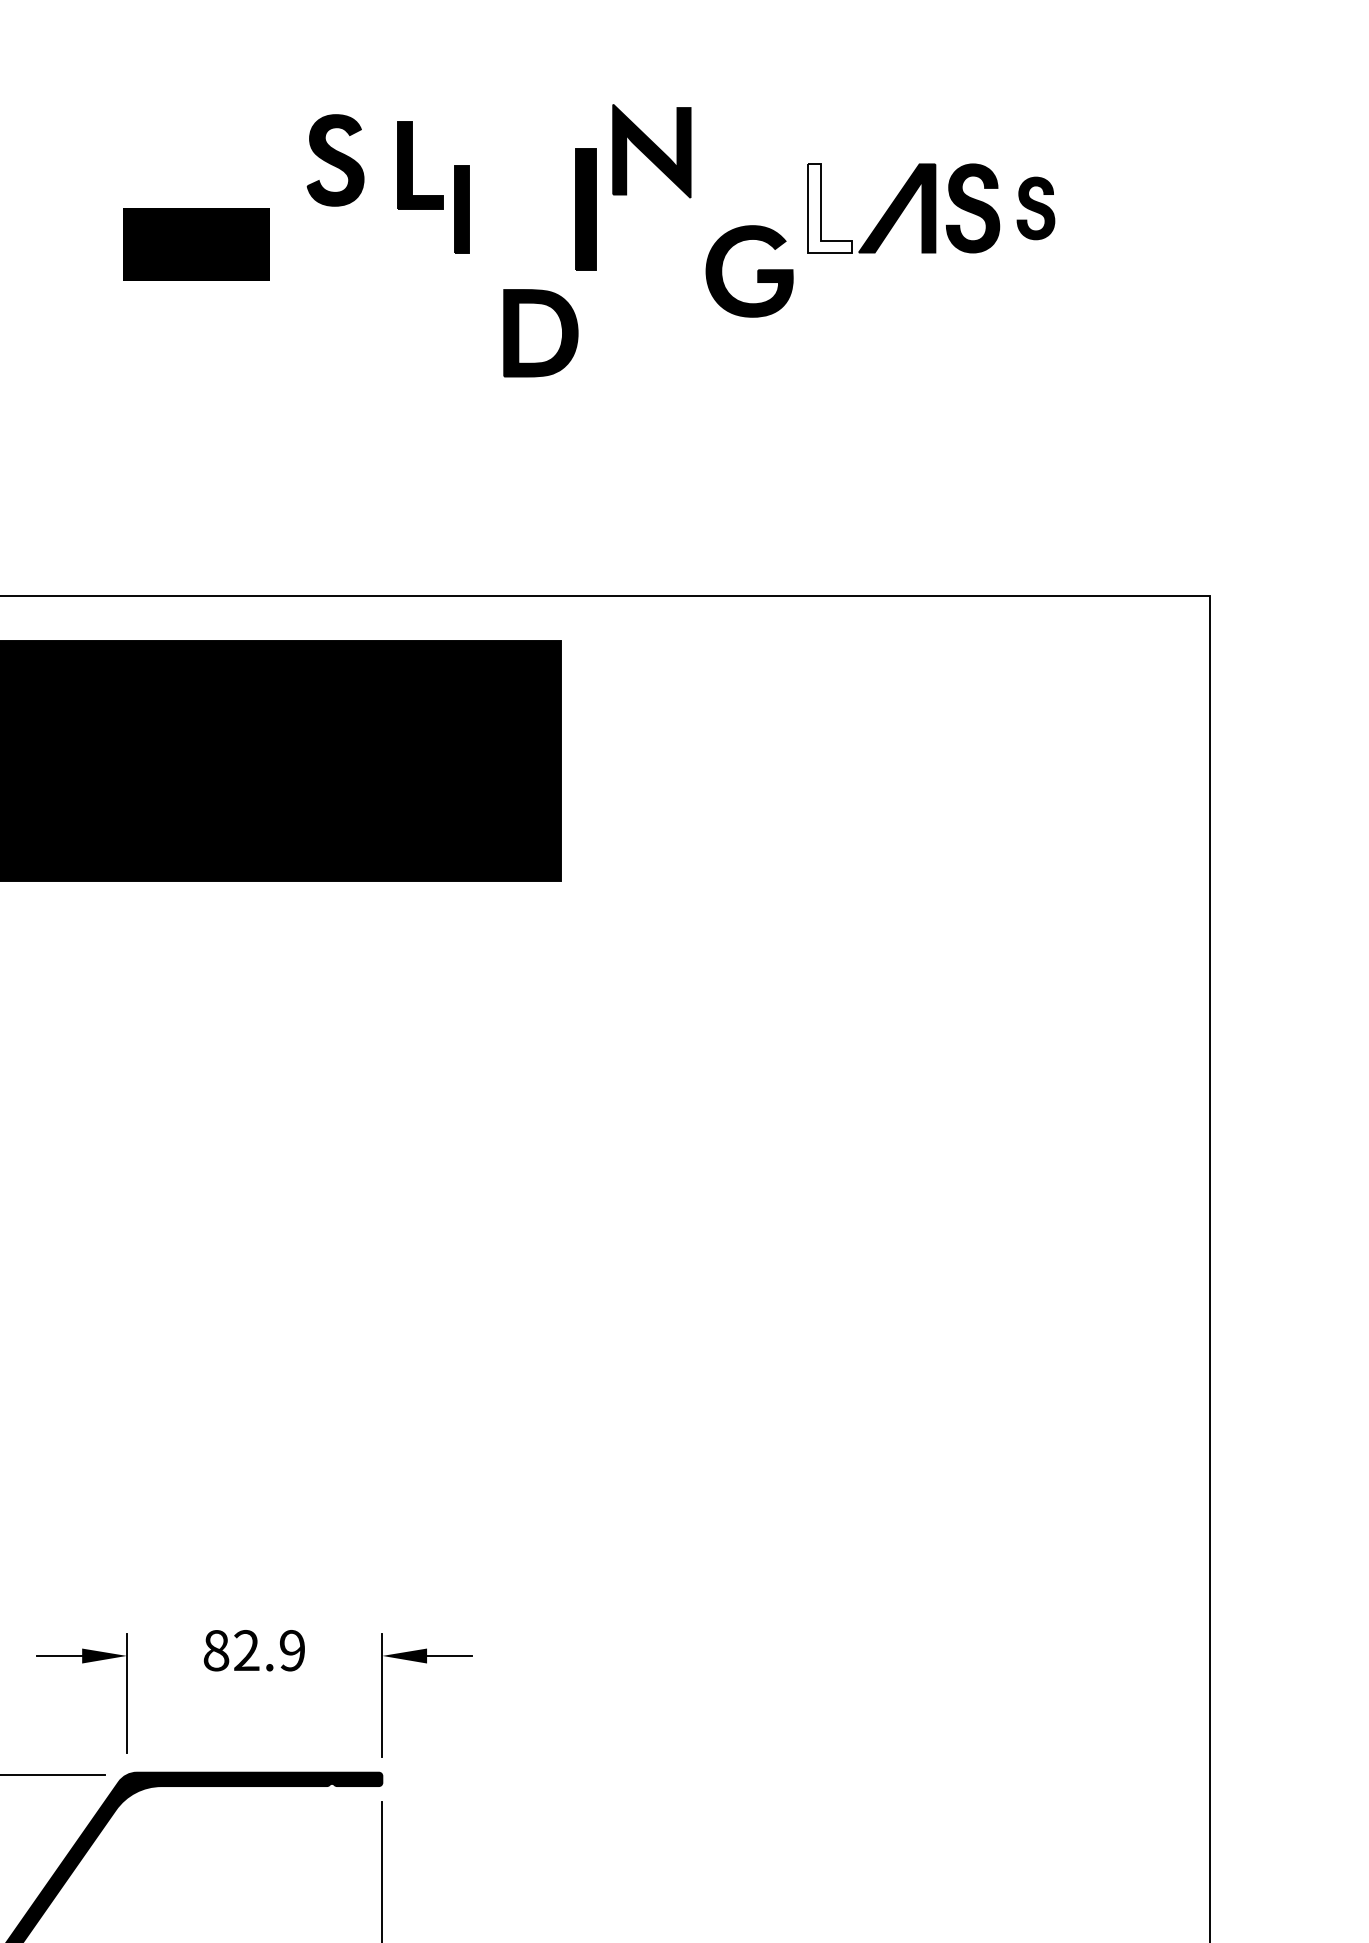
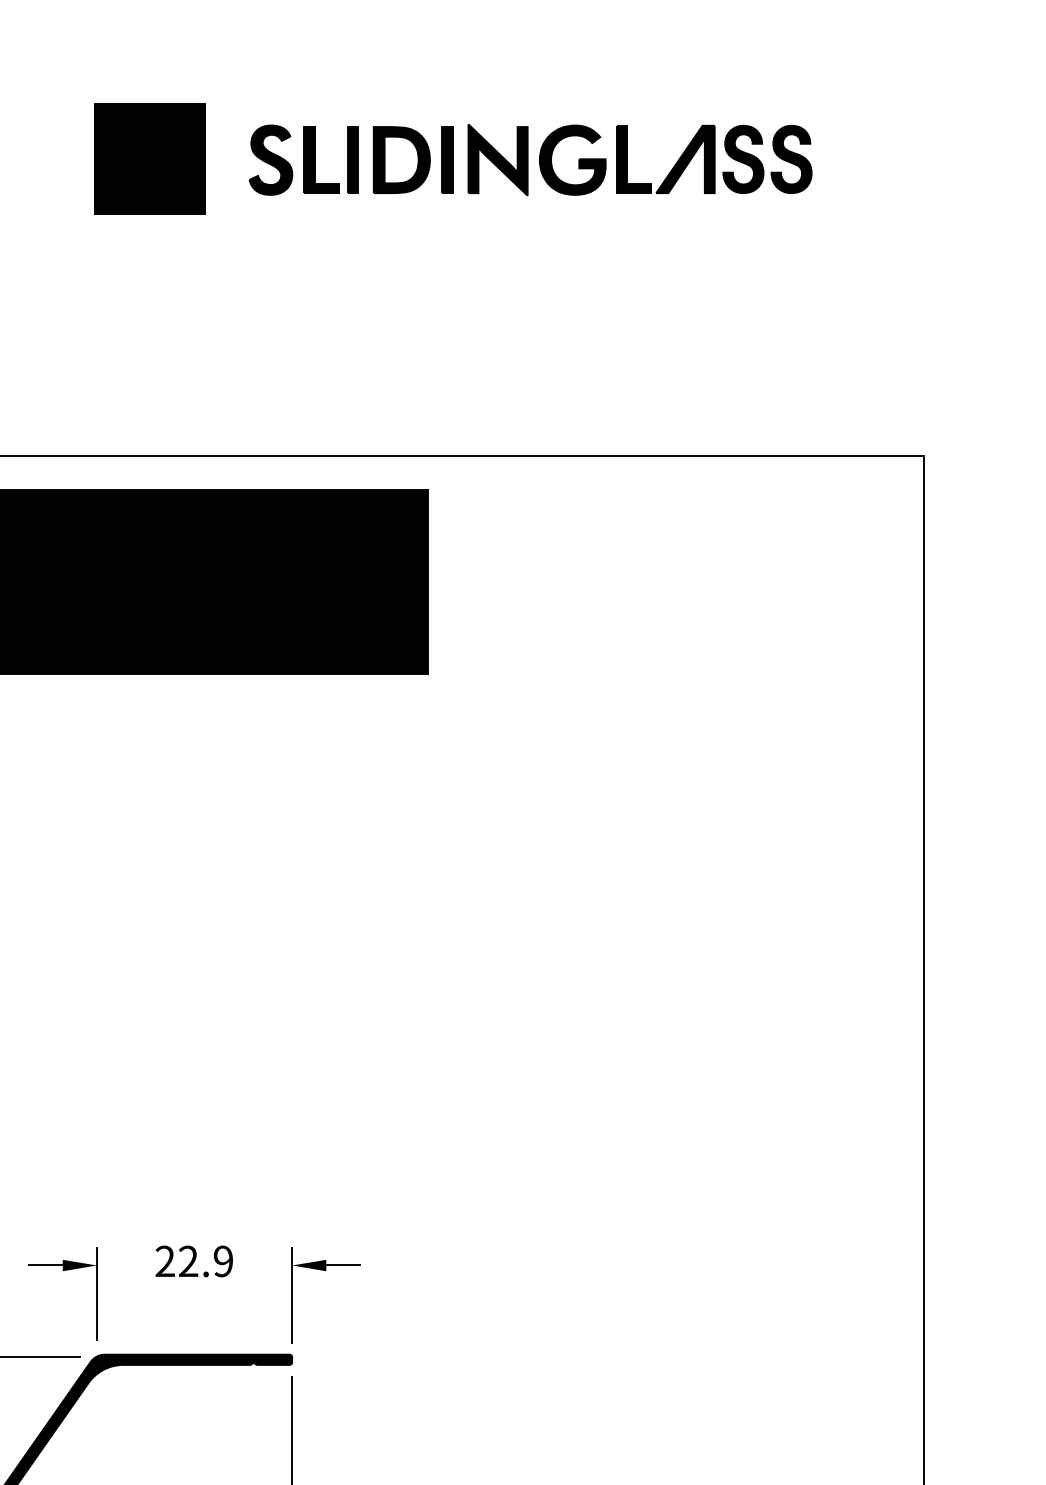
part: (651, 151) -> (497, 160), moved
part: (335, 160) -> (270, 160), moved
part: (412, 165) -> (315, 160), moved
fill: (196, 171) -> (150, 131), added
fill: (829, 208) -> (633, 159), added
part: (1035, 208) -> (791, 159), size x1.43
part: (585, 209) -> (447, 160), size x0.71
part: (757, 271) -> (578, 160), moved
part: (540, 333) -> (401, 160), moved
text: (216, 1650) -> (165, 1261), 82.9 -> 22.9

